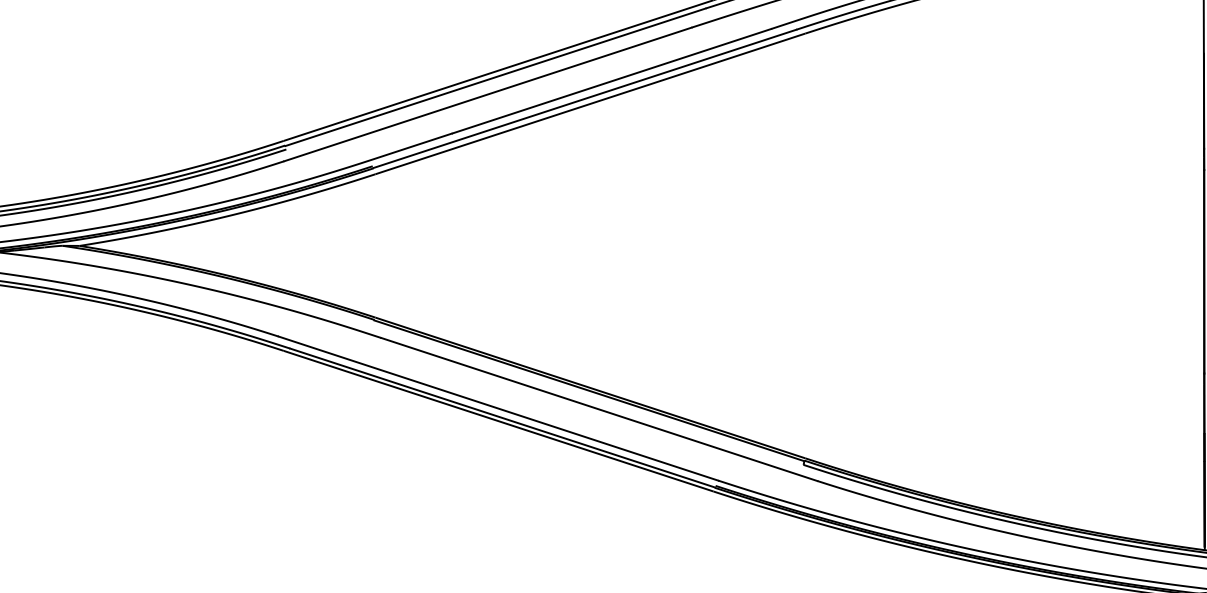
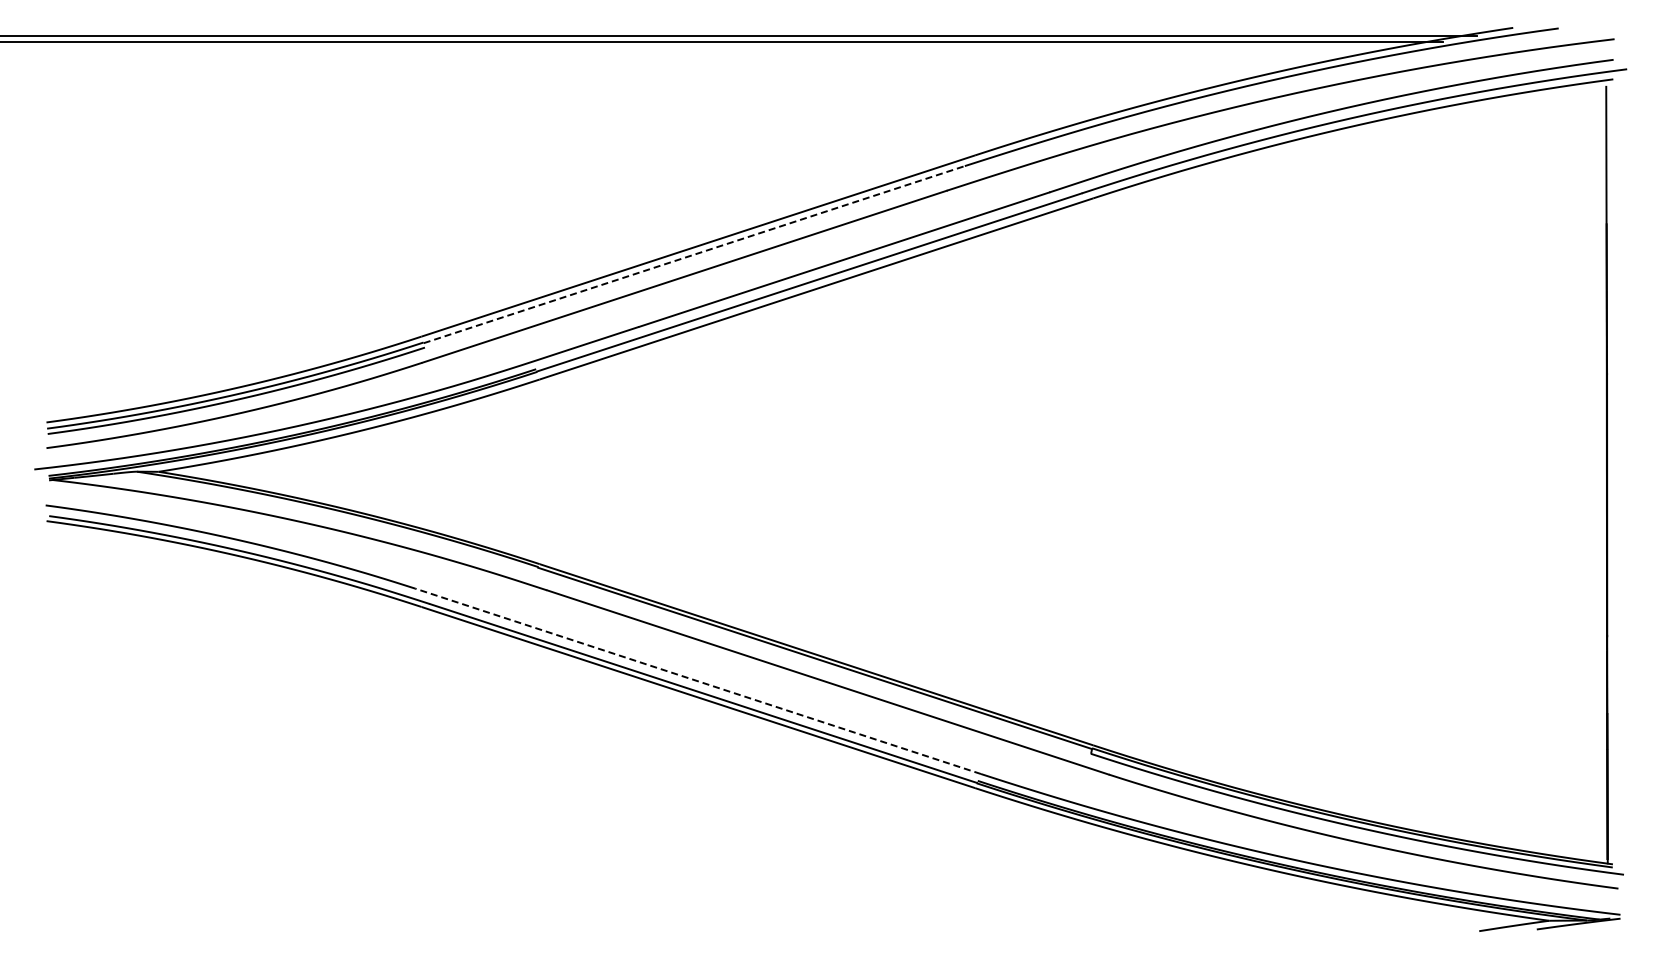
line: (495, 77) -> (694, 254), solid -> dashed
line: (498, 408) -> (698, 681), solid -> dashed

